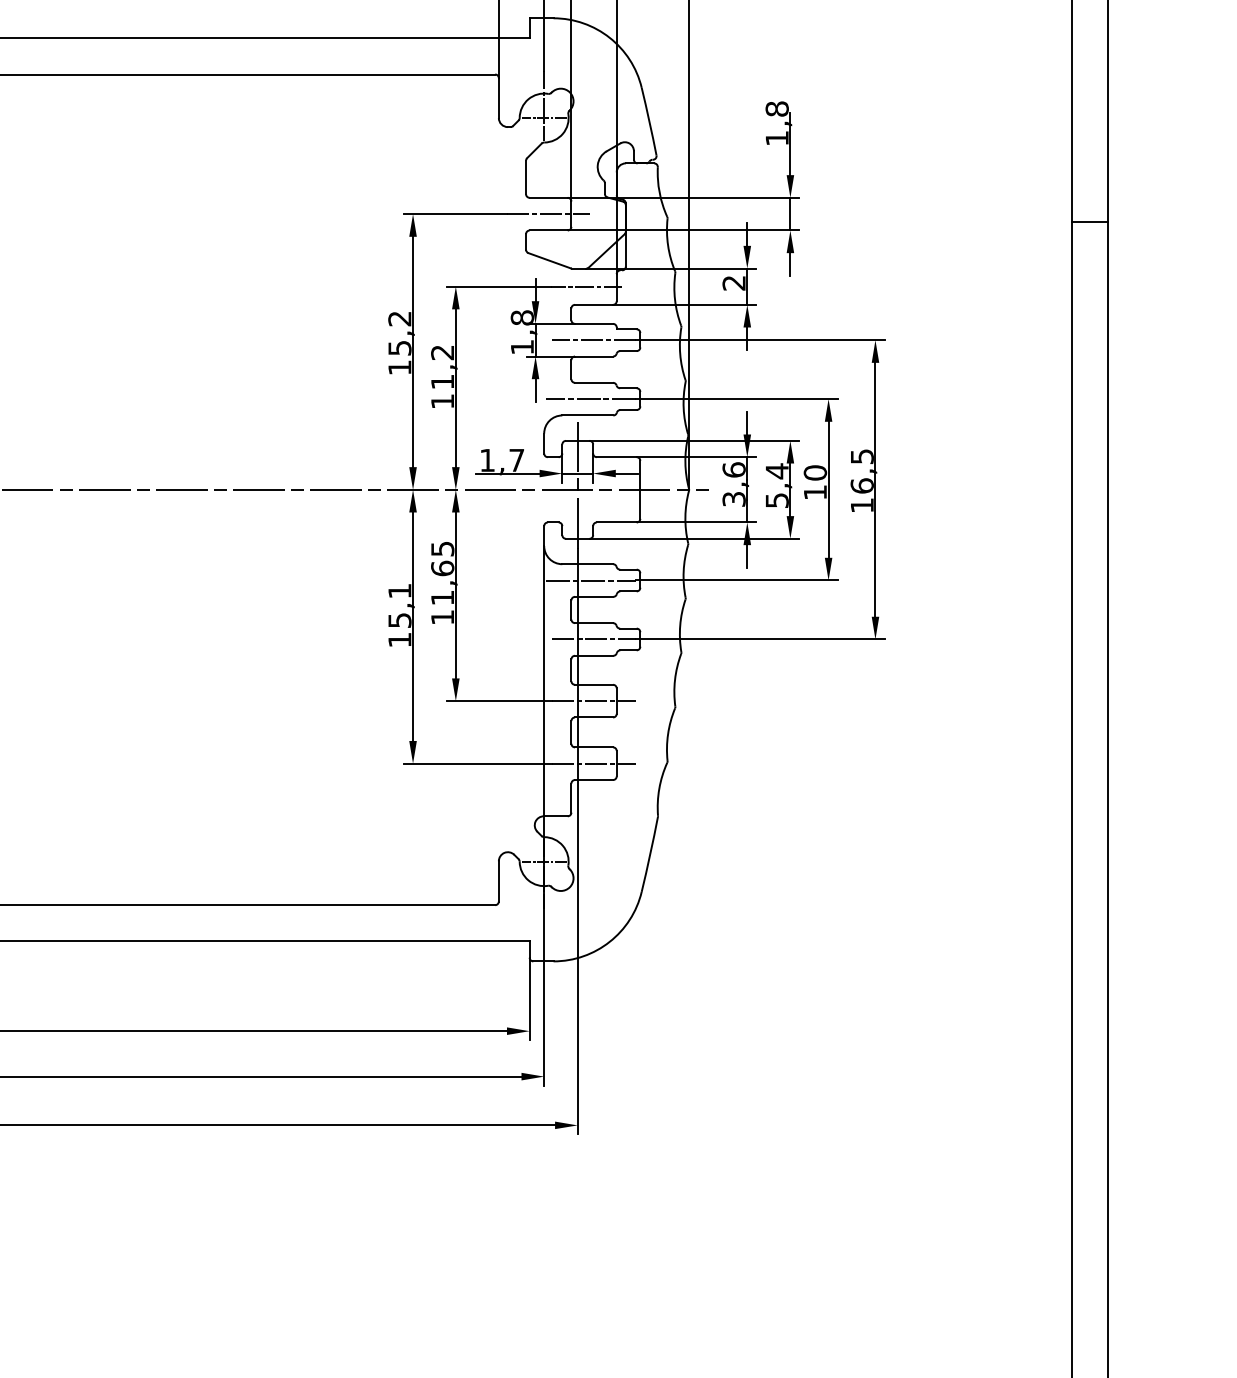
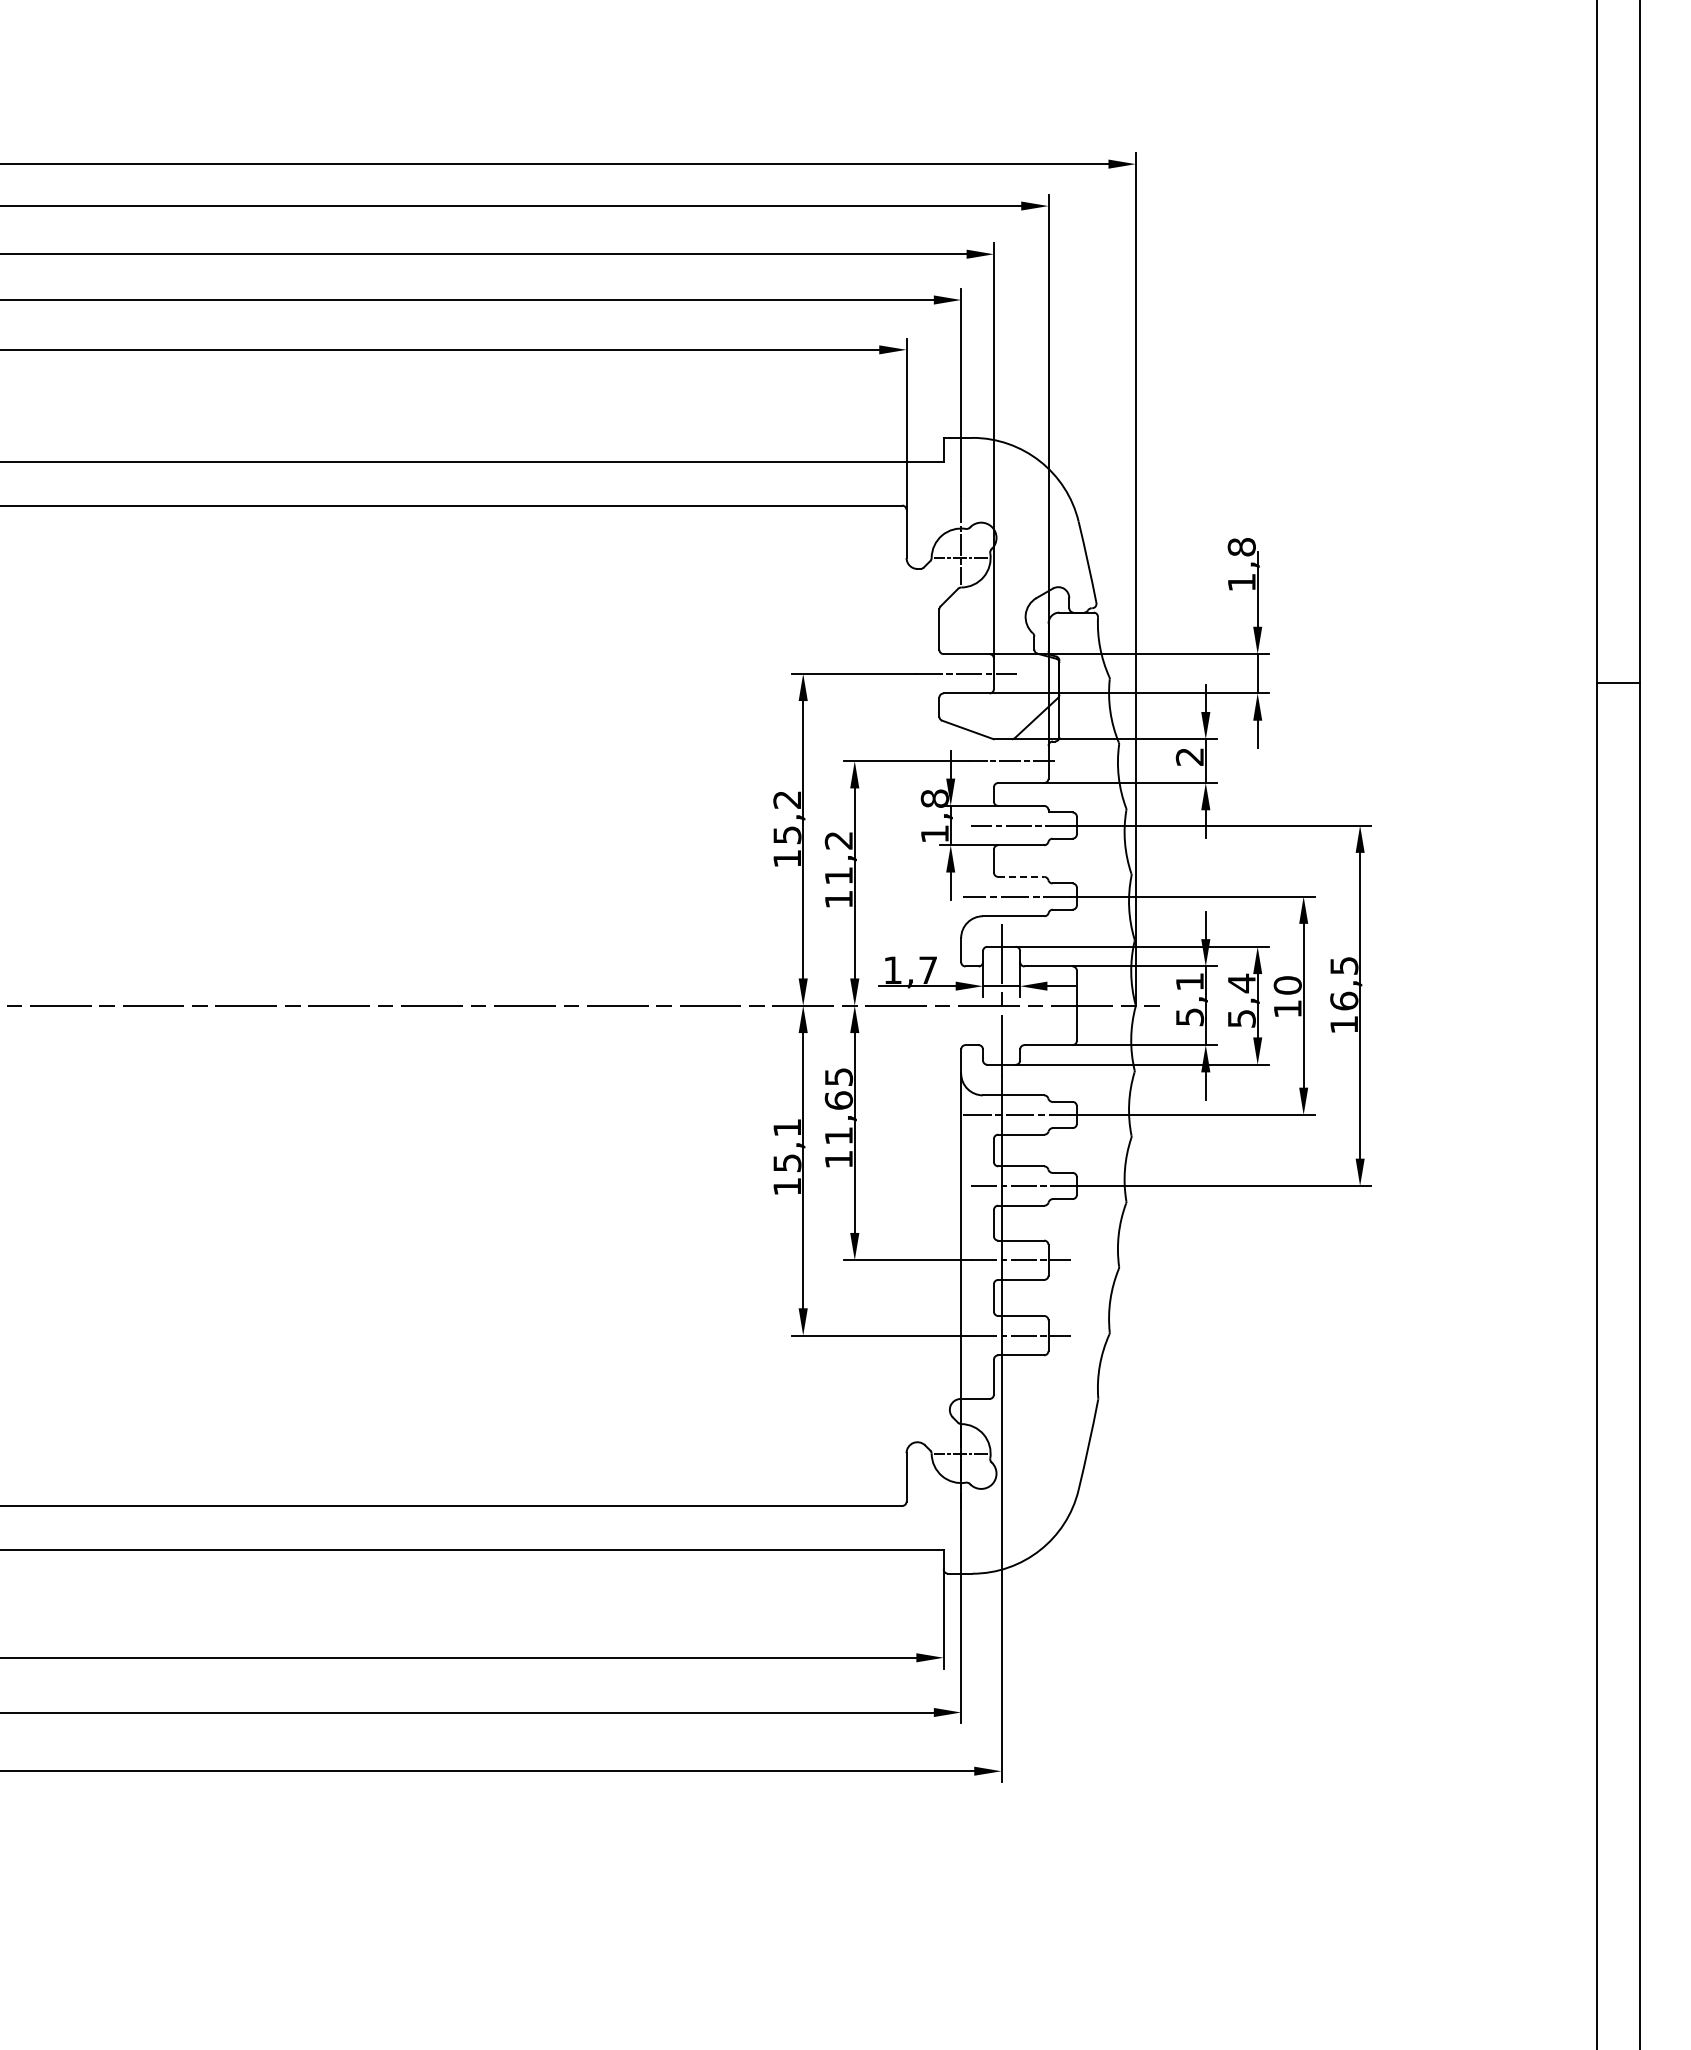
line: (594, 382) -> (1021, 876), solid -> dashed
text: (733, 483) -> (1189, 998), 3,6 -> 5,1

